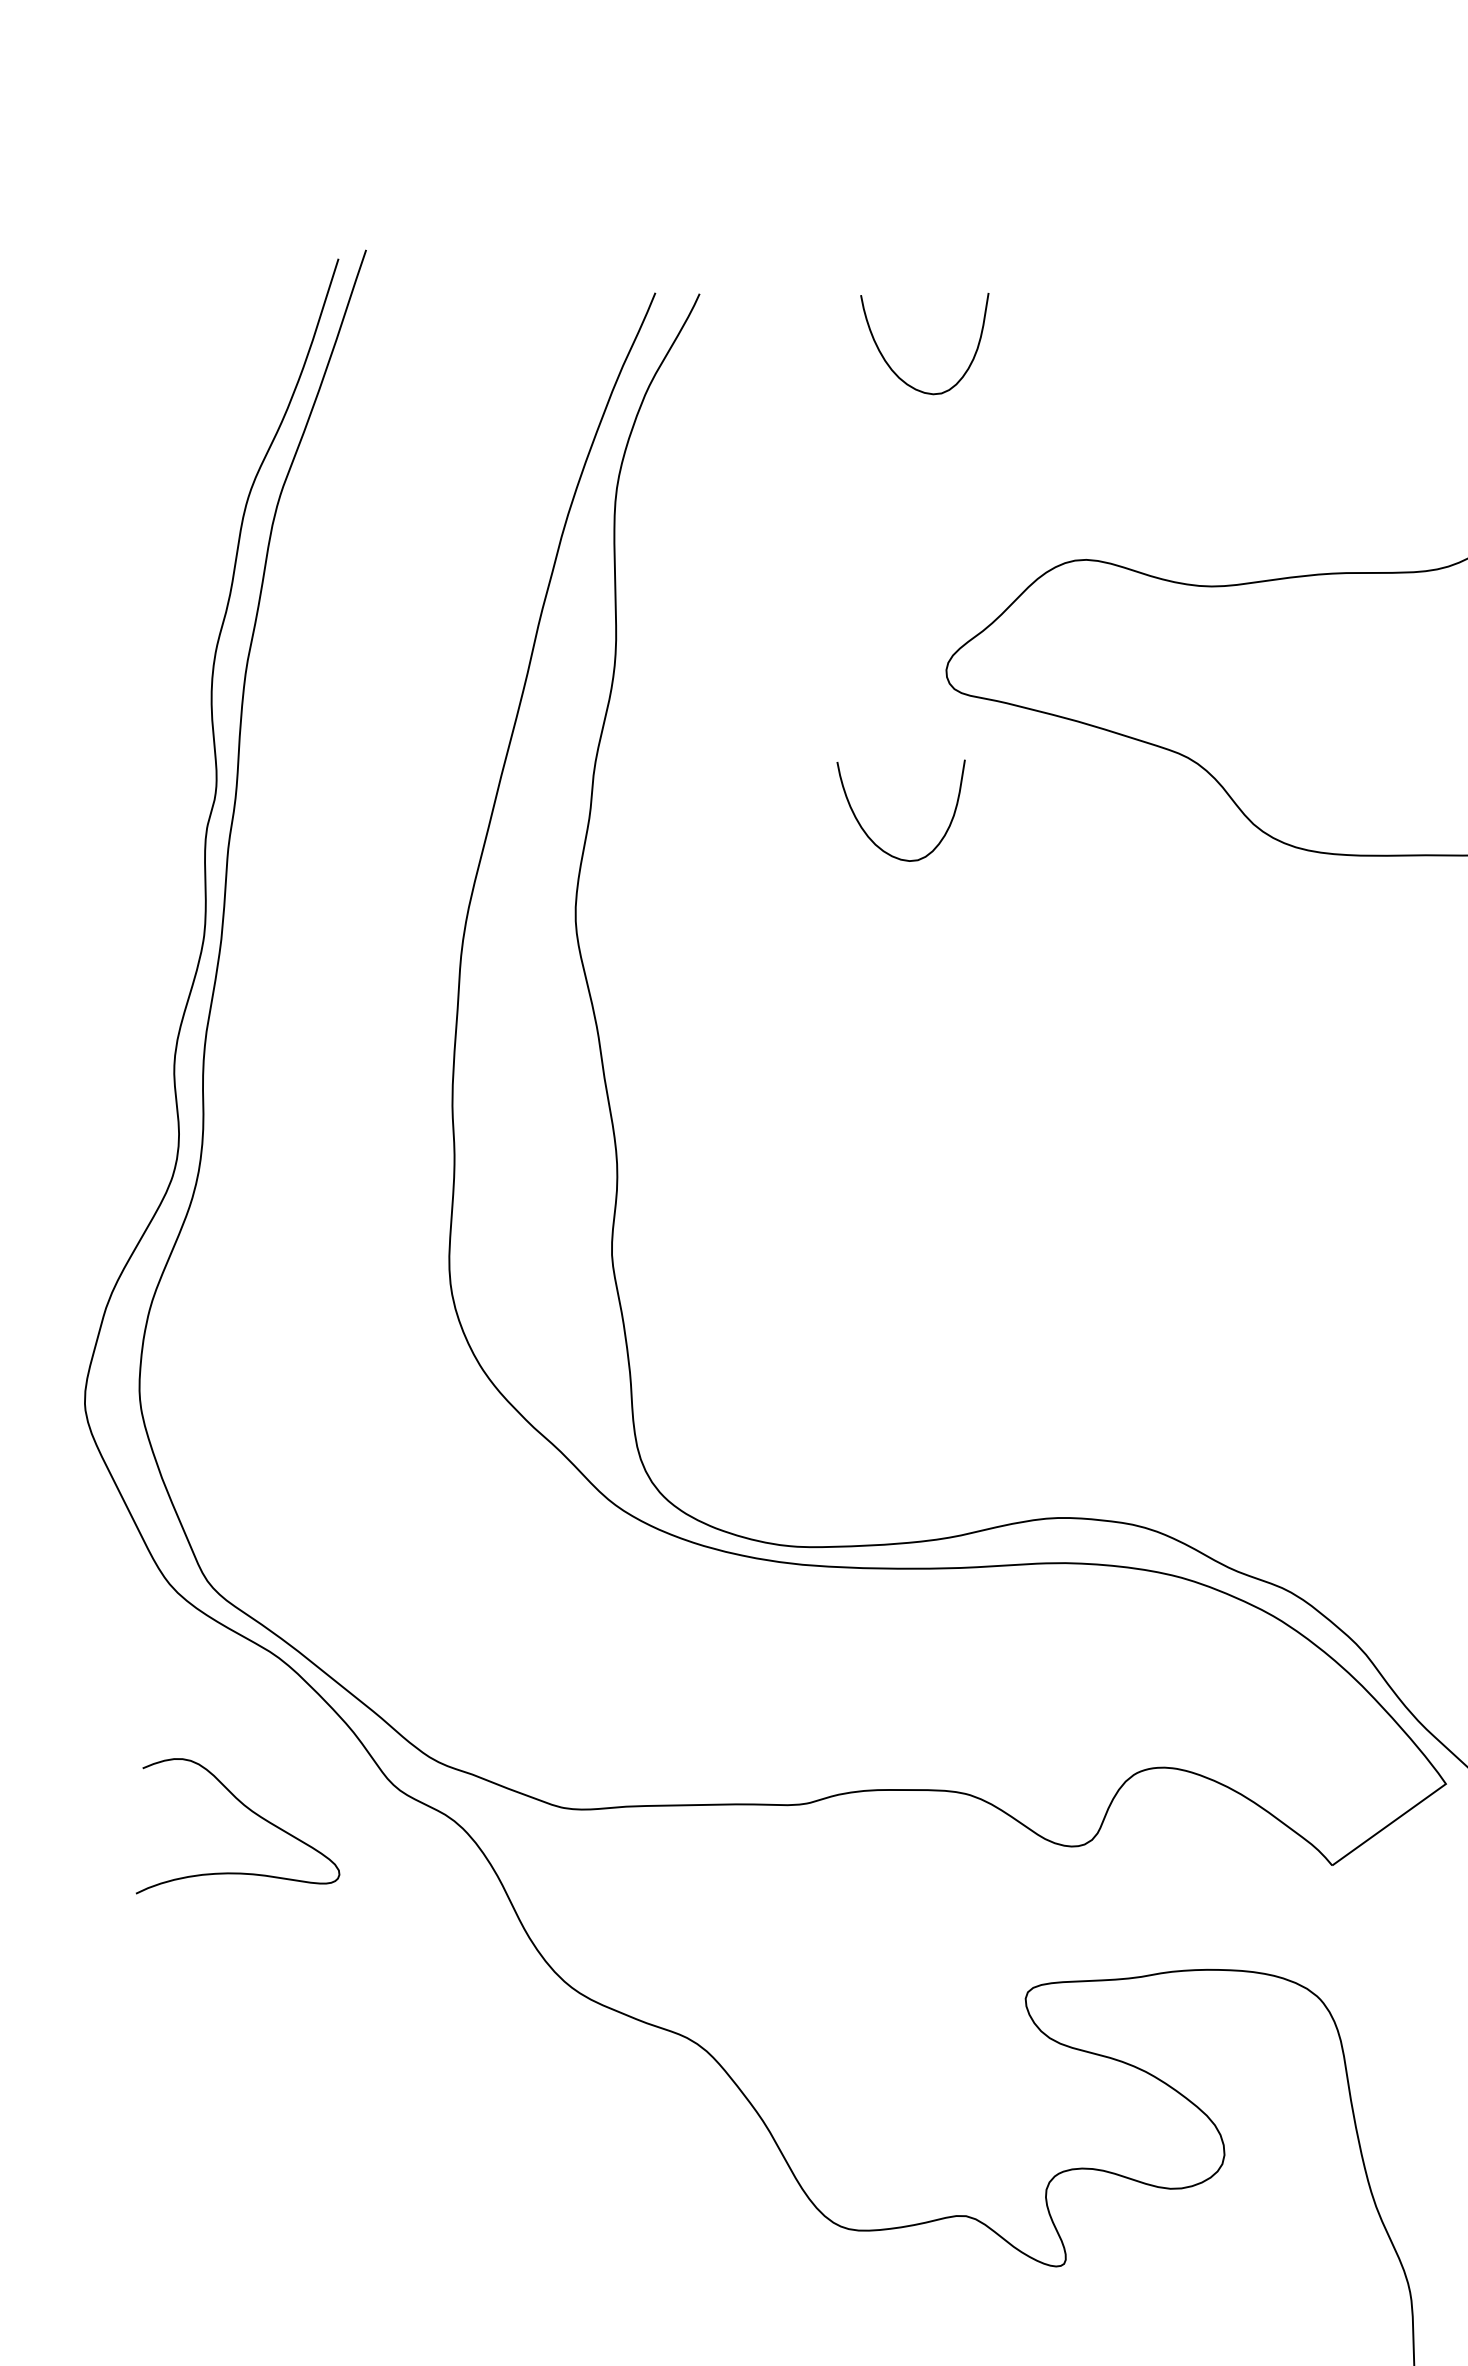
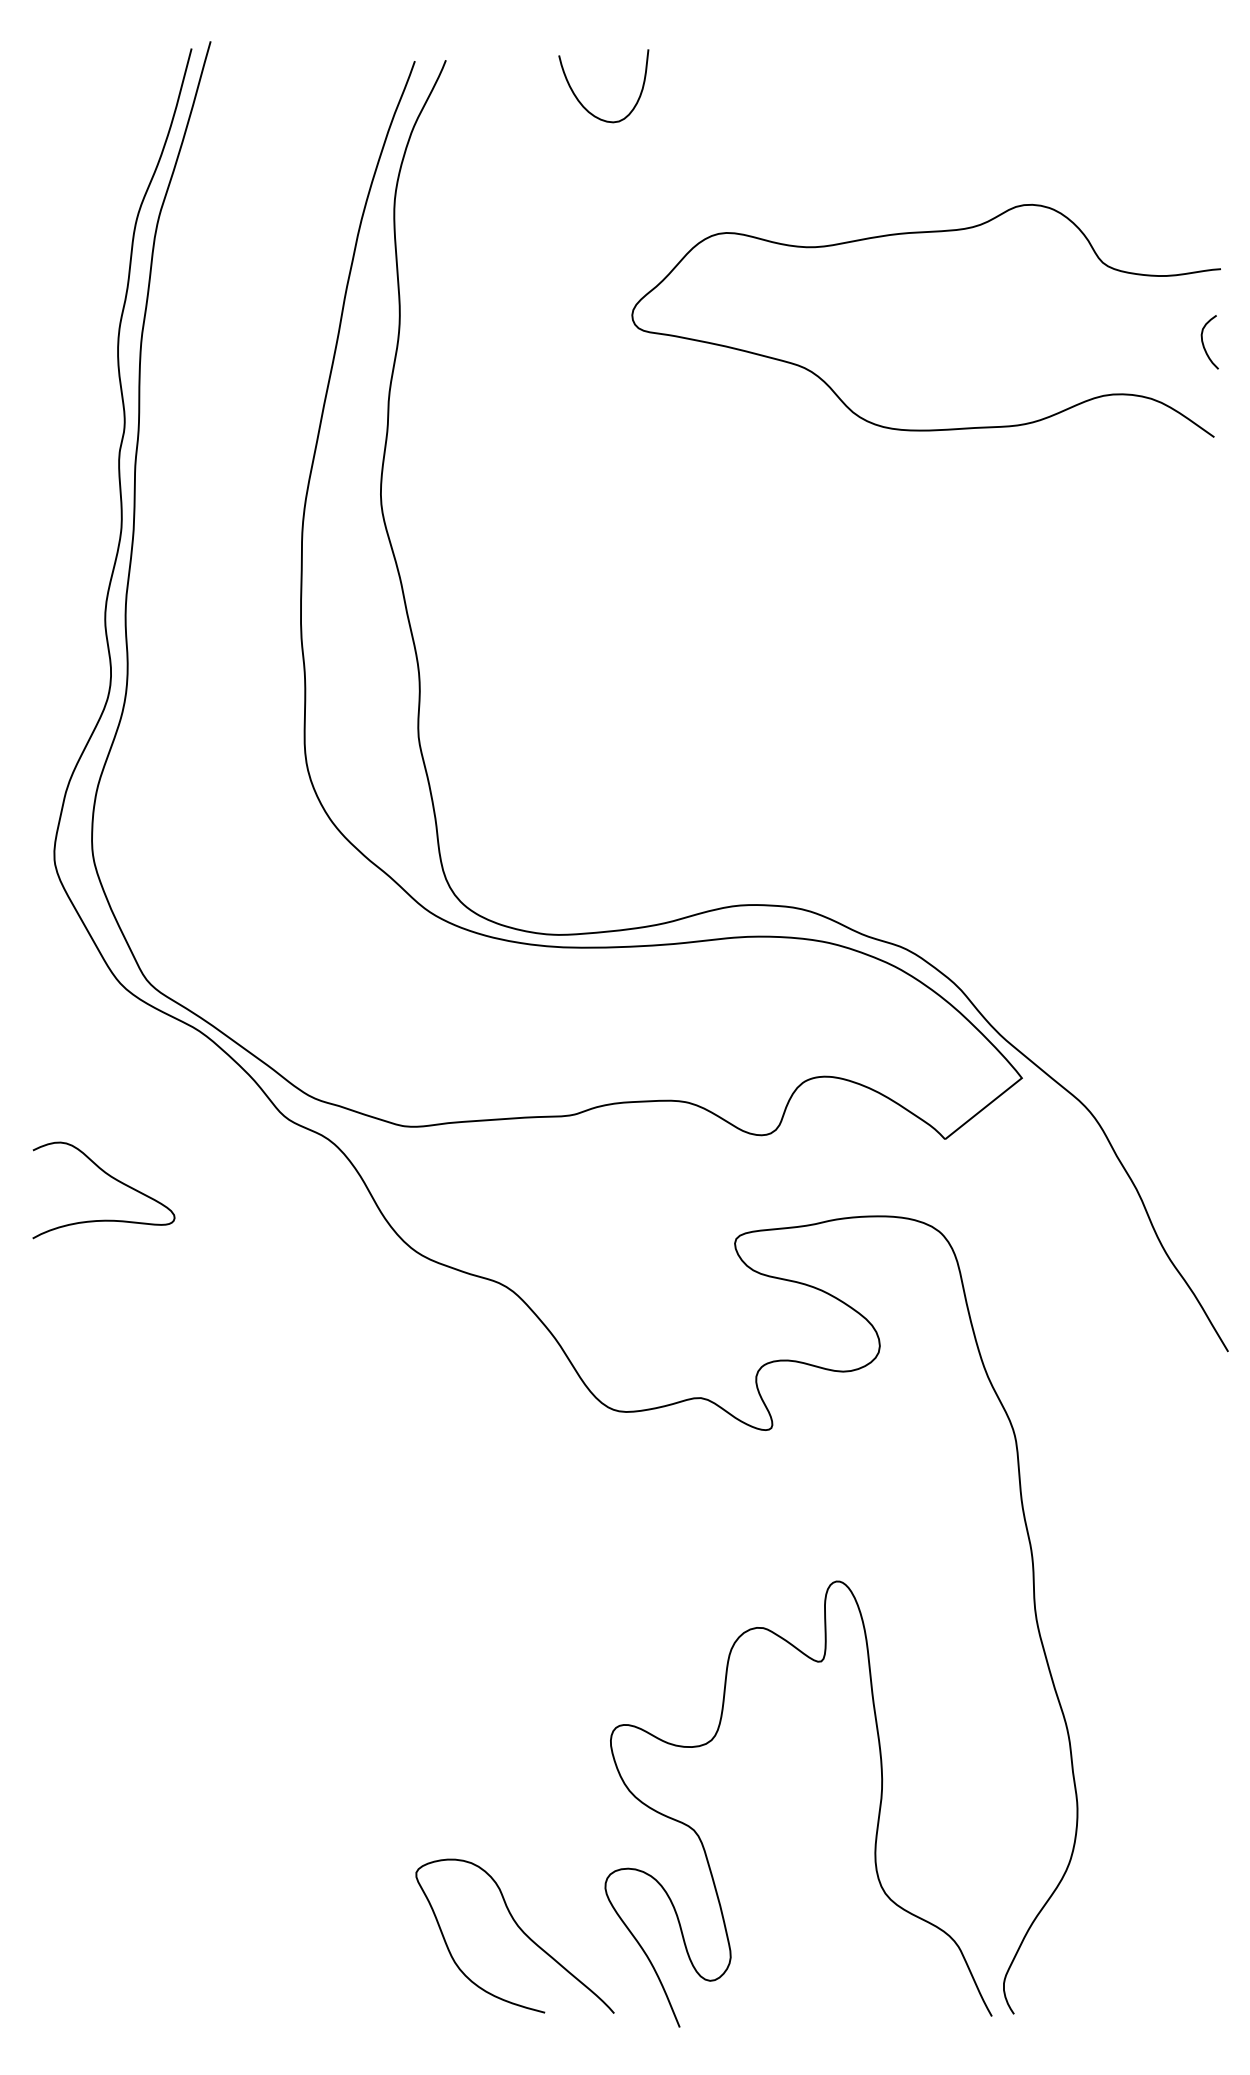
curve: (865, 830) -> (581, 430), removed
curve: (251, 1812) -> (110, 1177), moved

